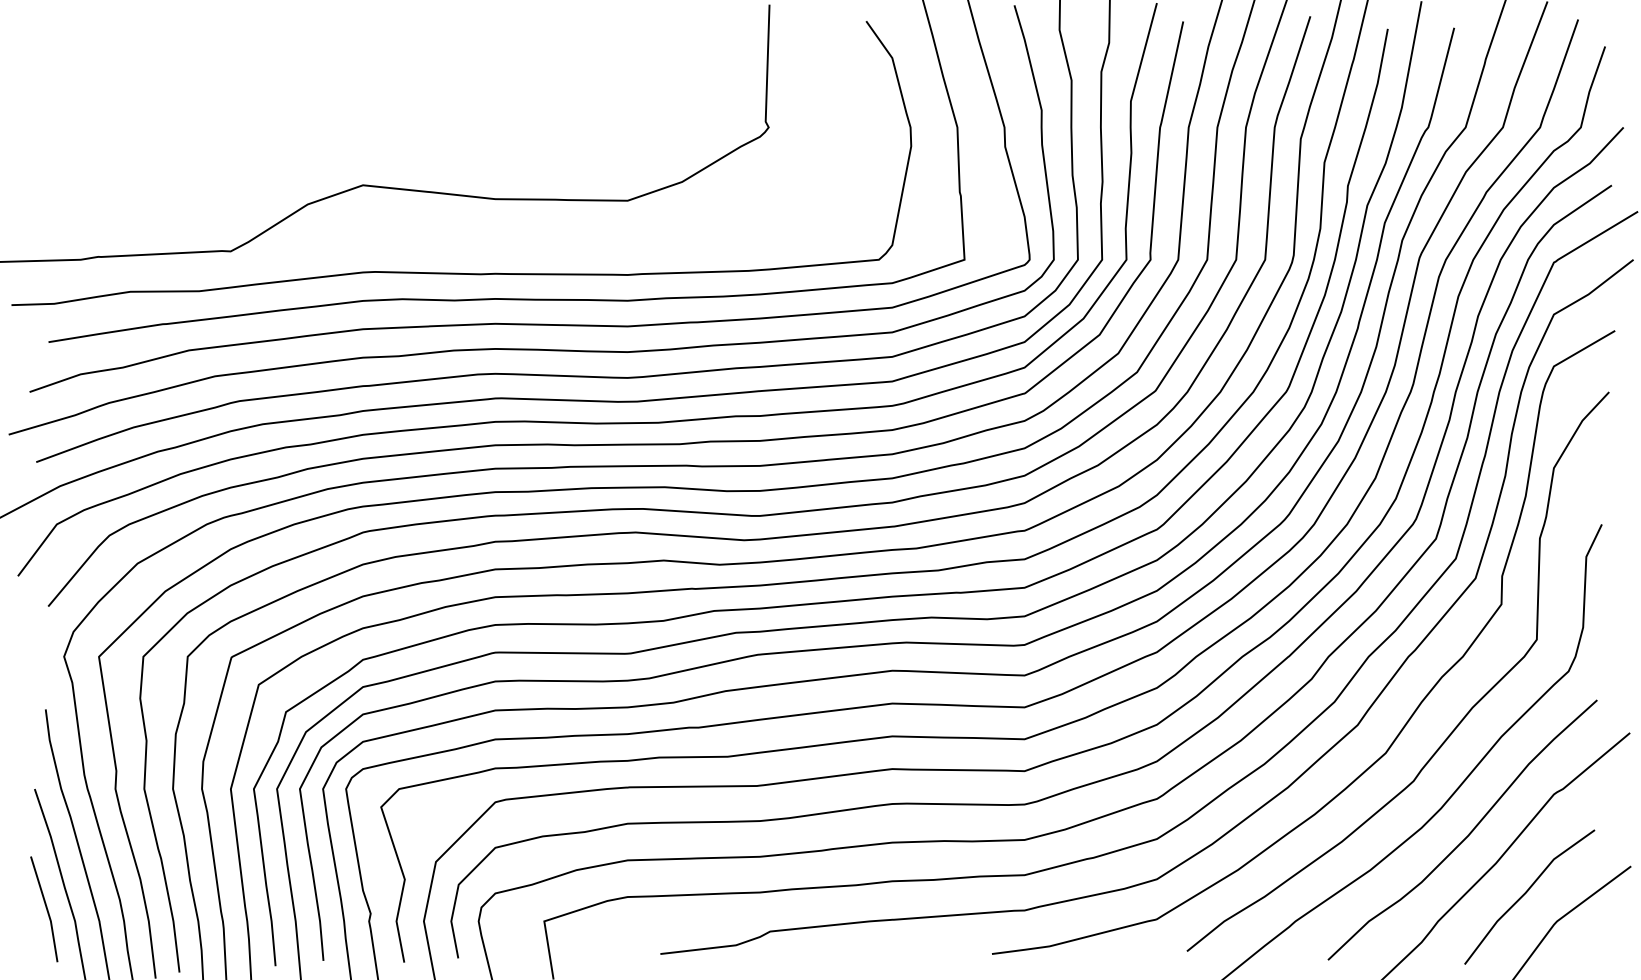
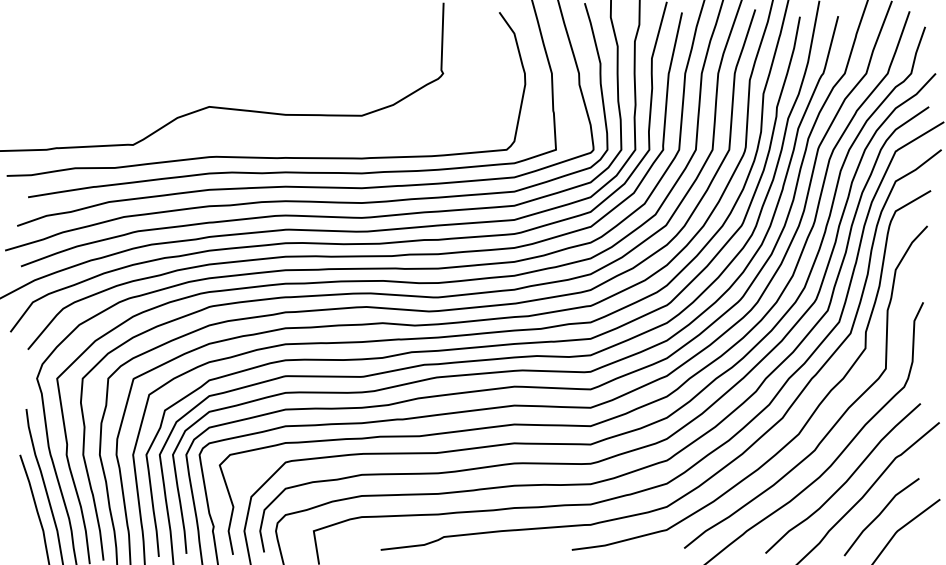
line: (44, 906) -> (25, 522), removed

